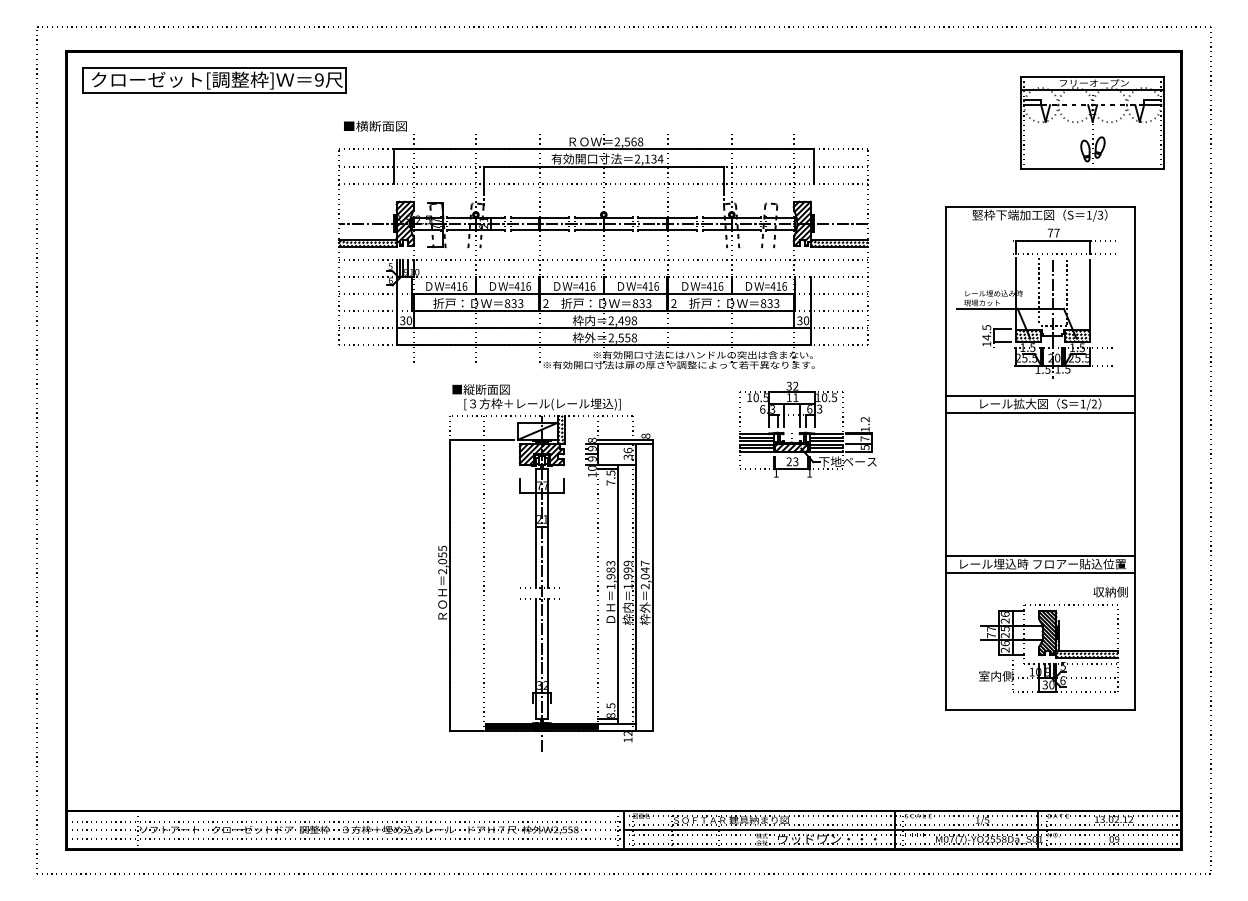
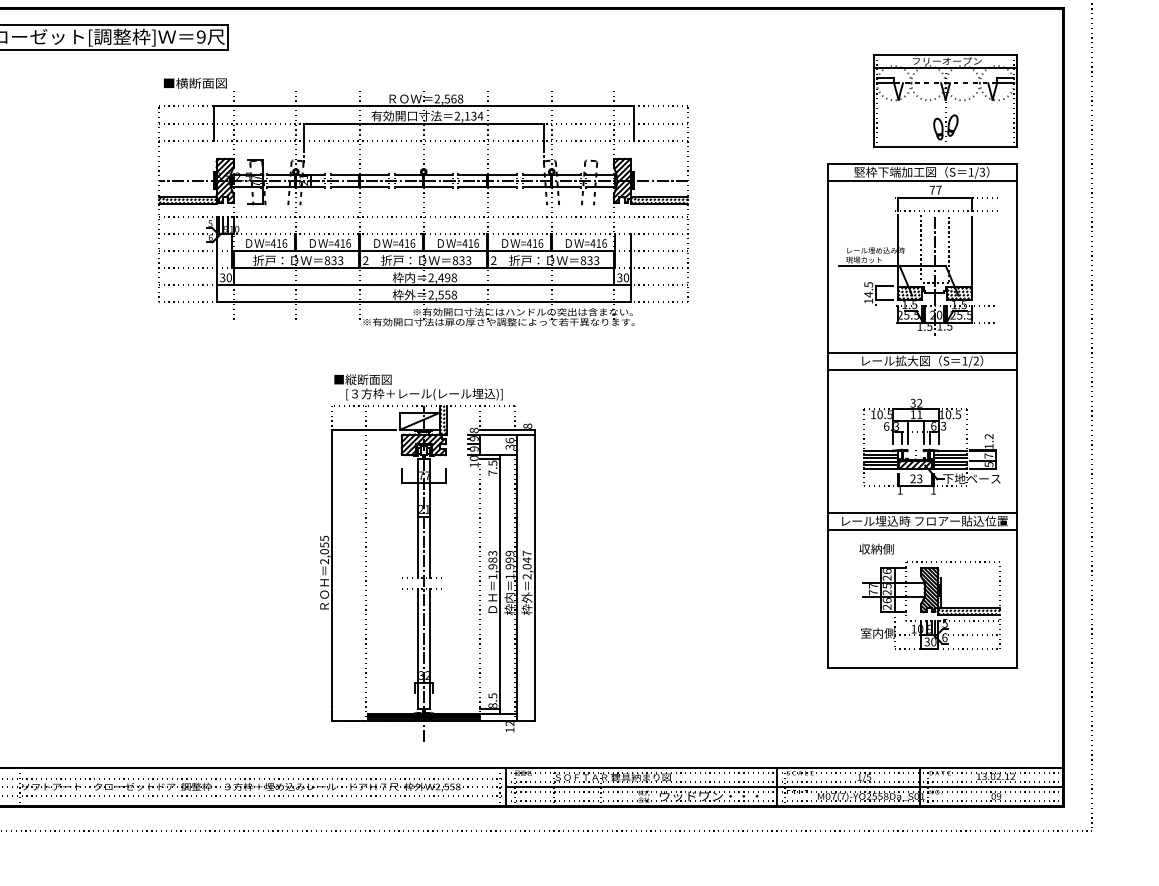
part: (1092, 122) -> (945, 100), moved
line: (1040, 224) -> (922, 181), added
part: (603, 244) -> (423, 201), moved
part: (807, 429) -> (931, 446), moved
part: (545, 567) -> (427, 557), moved
text: (1110, 591) -> (876, 548), moved

